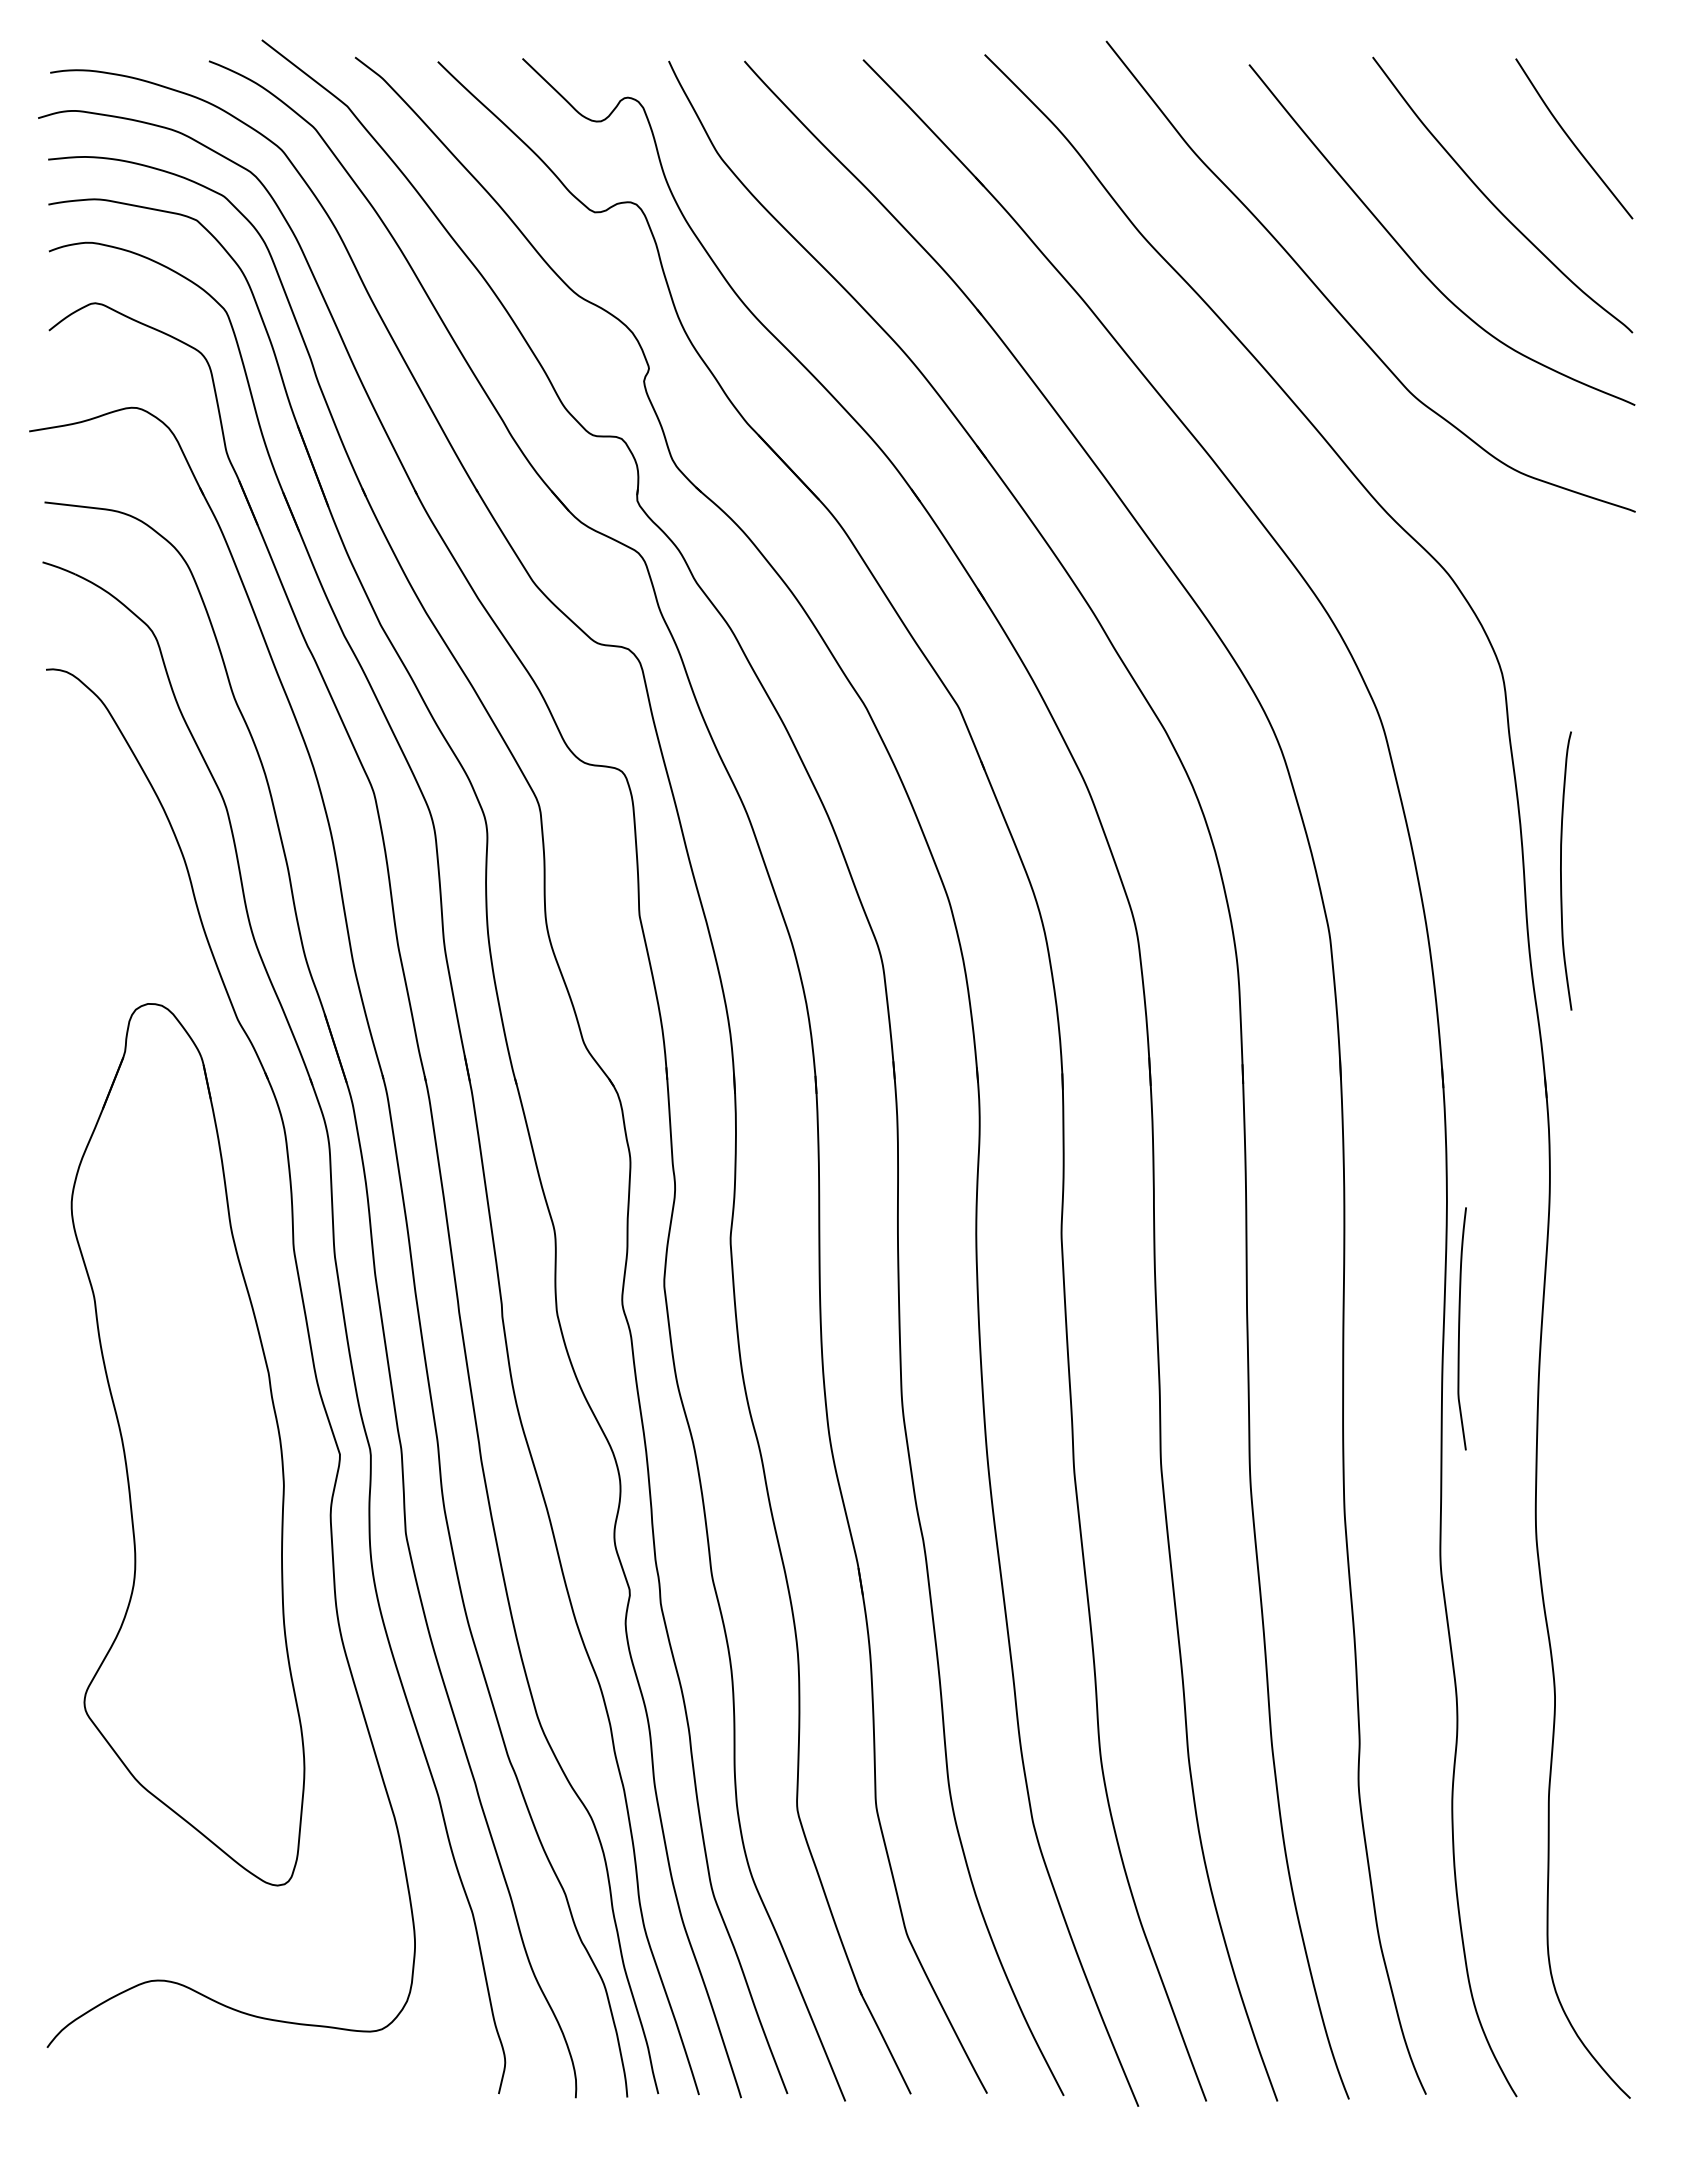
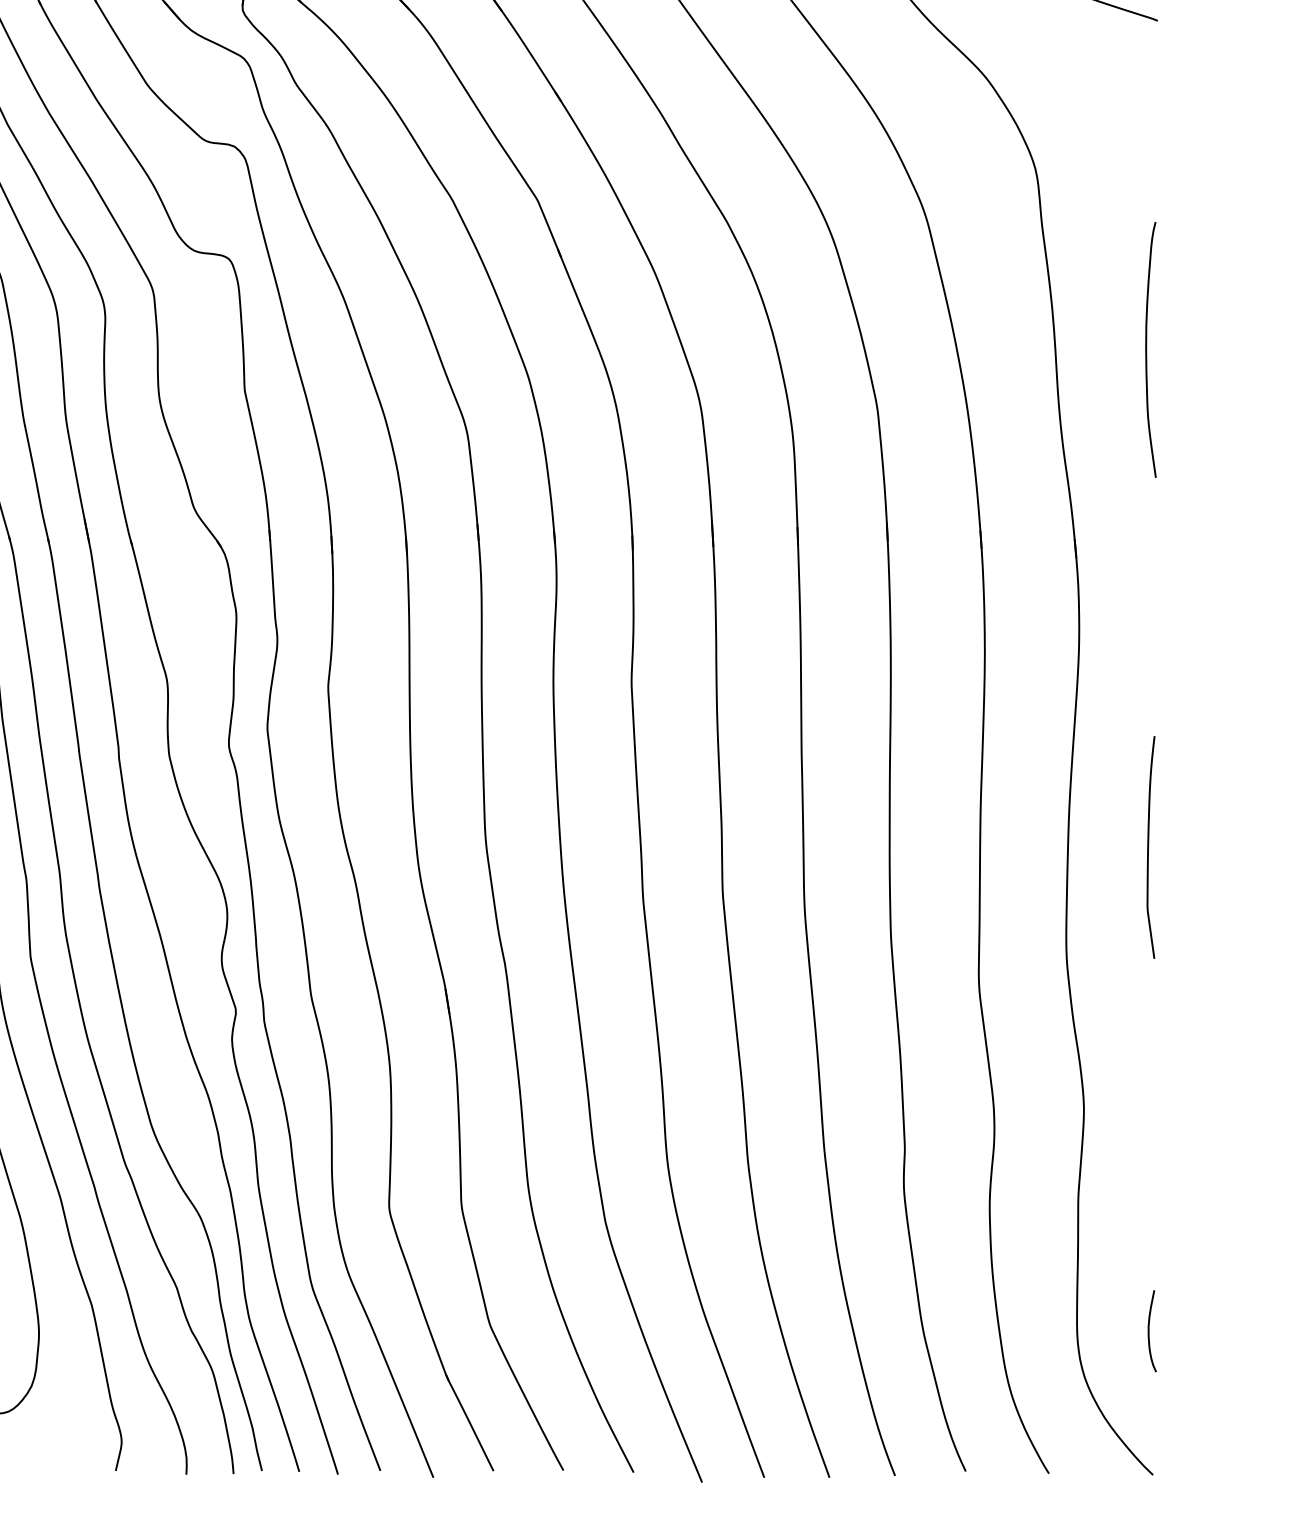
curve: (1561, 870) -> (1146, 349), moved
curve: (1459, 1328) -> (1148, 847), moved
curve: (1626, 1941) -> (1149, 1331), added

